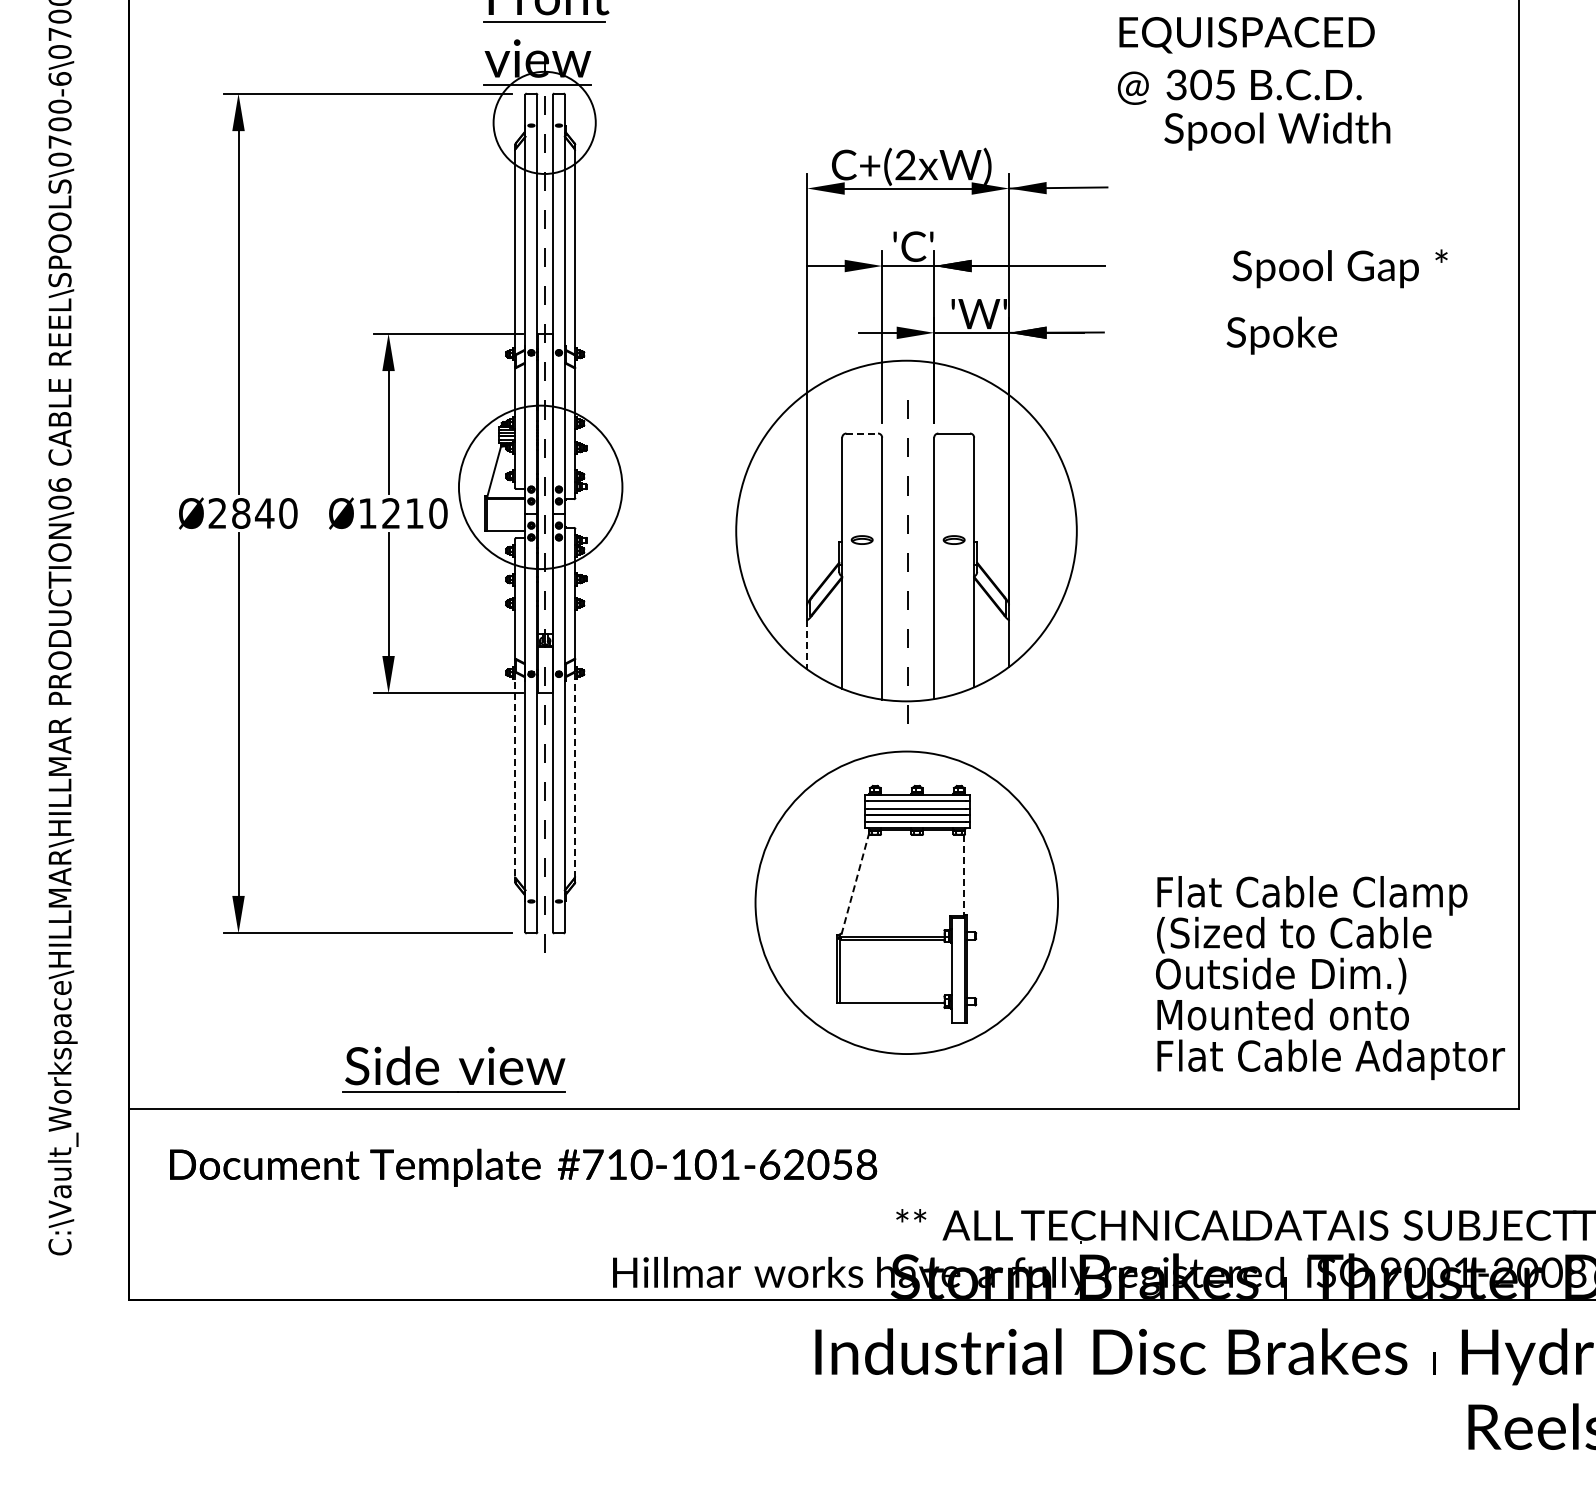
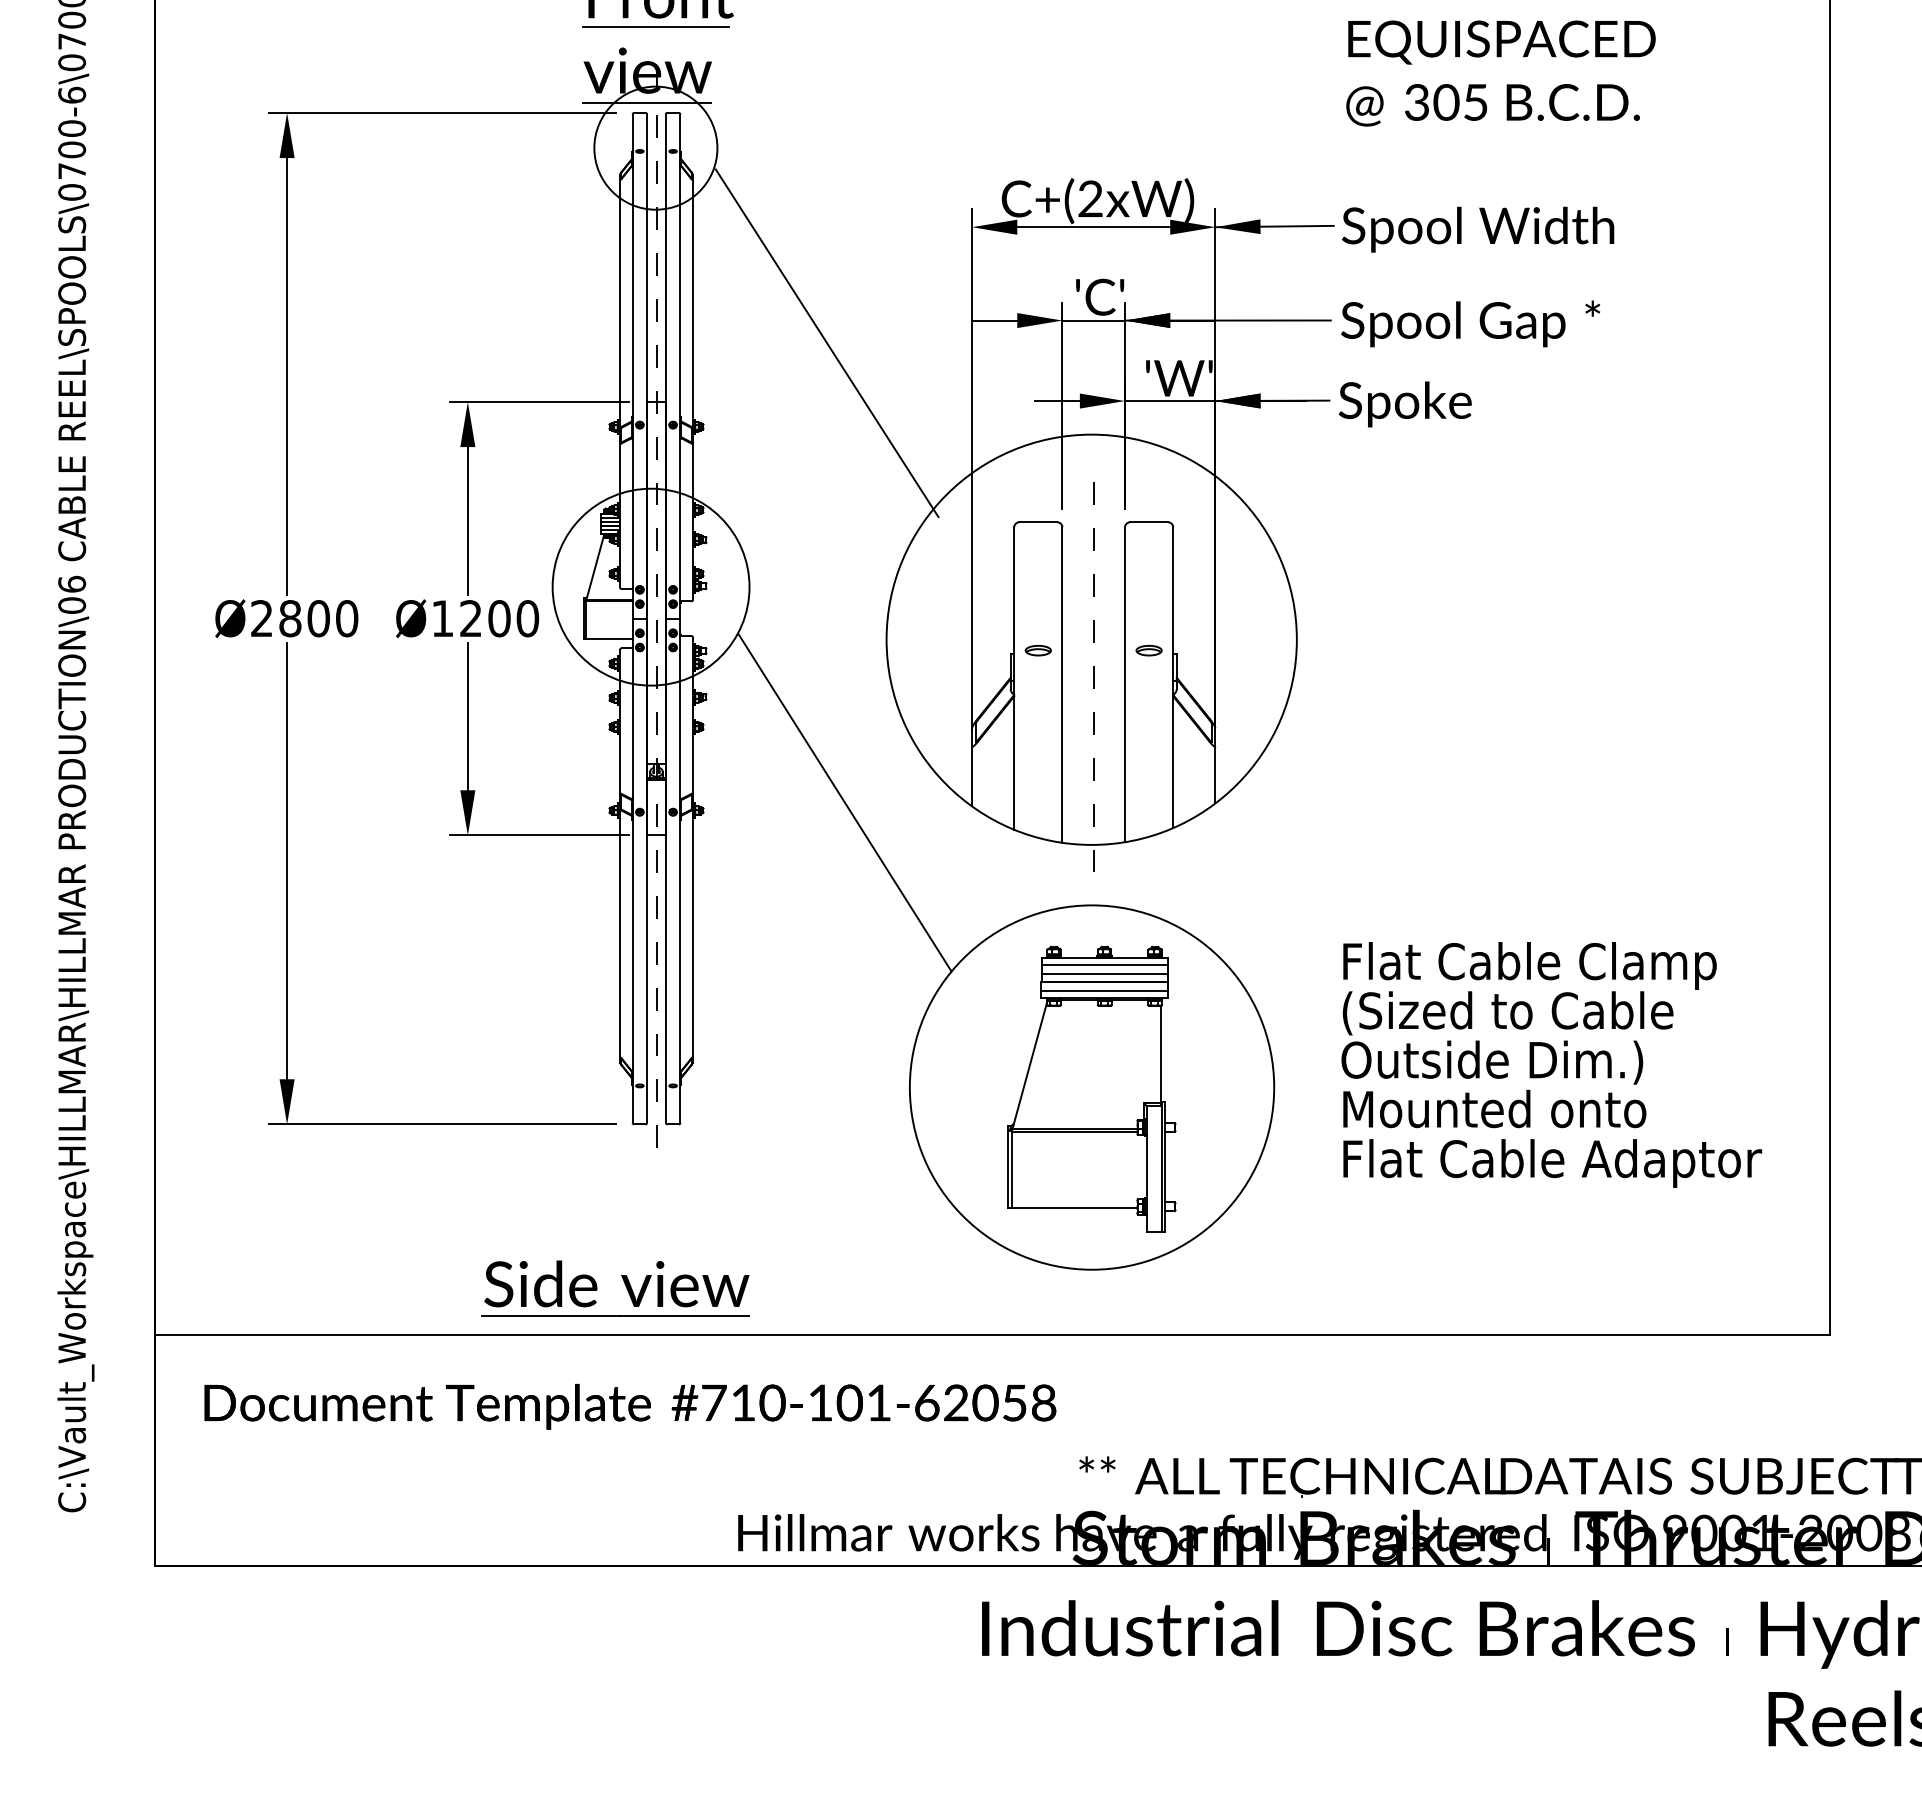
text: (1277, 131) -> (1478, 229), moved
text: (1339, 268) -> (1469, 323), moved
line: (686, 284) -> (826, 342), added
text: (1281, 335) -> (1404, 404), moved
line: (862, 433) -> (1038, 522), dashed -> solid
text: (264, 513) -> (318, 618), Ø2840 -> Ø2800
text: (414, 513) -> (499, 618), Ø1210 -> Ø1200
line: (807, 644) -> (972, 776), dashed -> solid
line: (701, 666) -> (844, 802), added
line: (575, 773) -> (692, 931), dashed -> solid
line: (514, 774) -> (619, 933), dashed -> solid
line: (964, 875) -> (1161, 1054), dashed -> solid
line: (854, 885) -> (1029, 1066), dashed -> solid
text: (1330, 978) -> (1551, 1065), moved
part: (461, 1065) -> (624, 1283), moved

